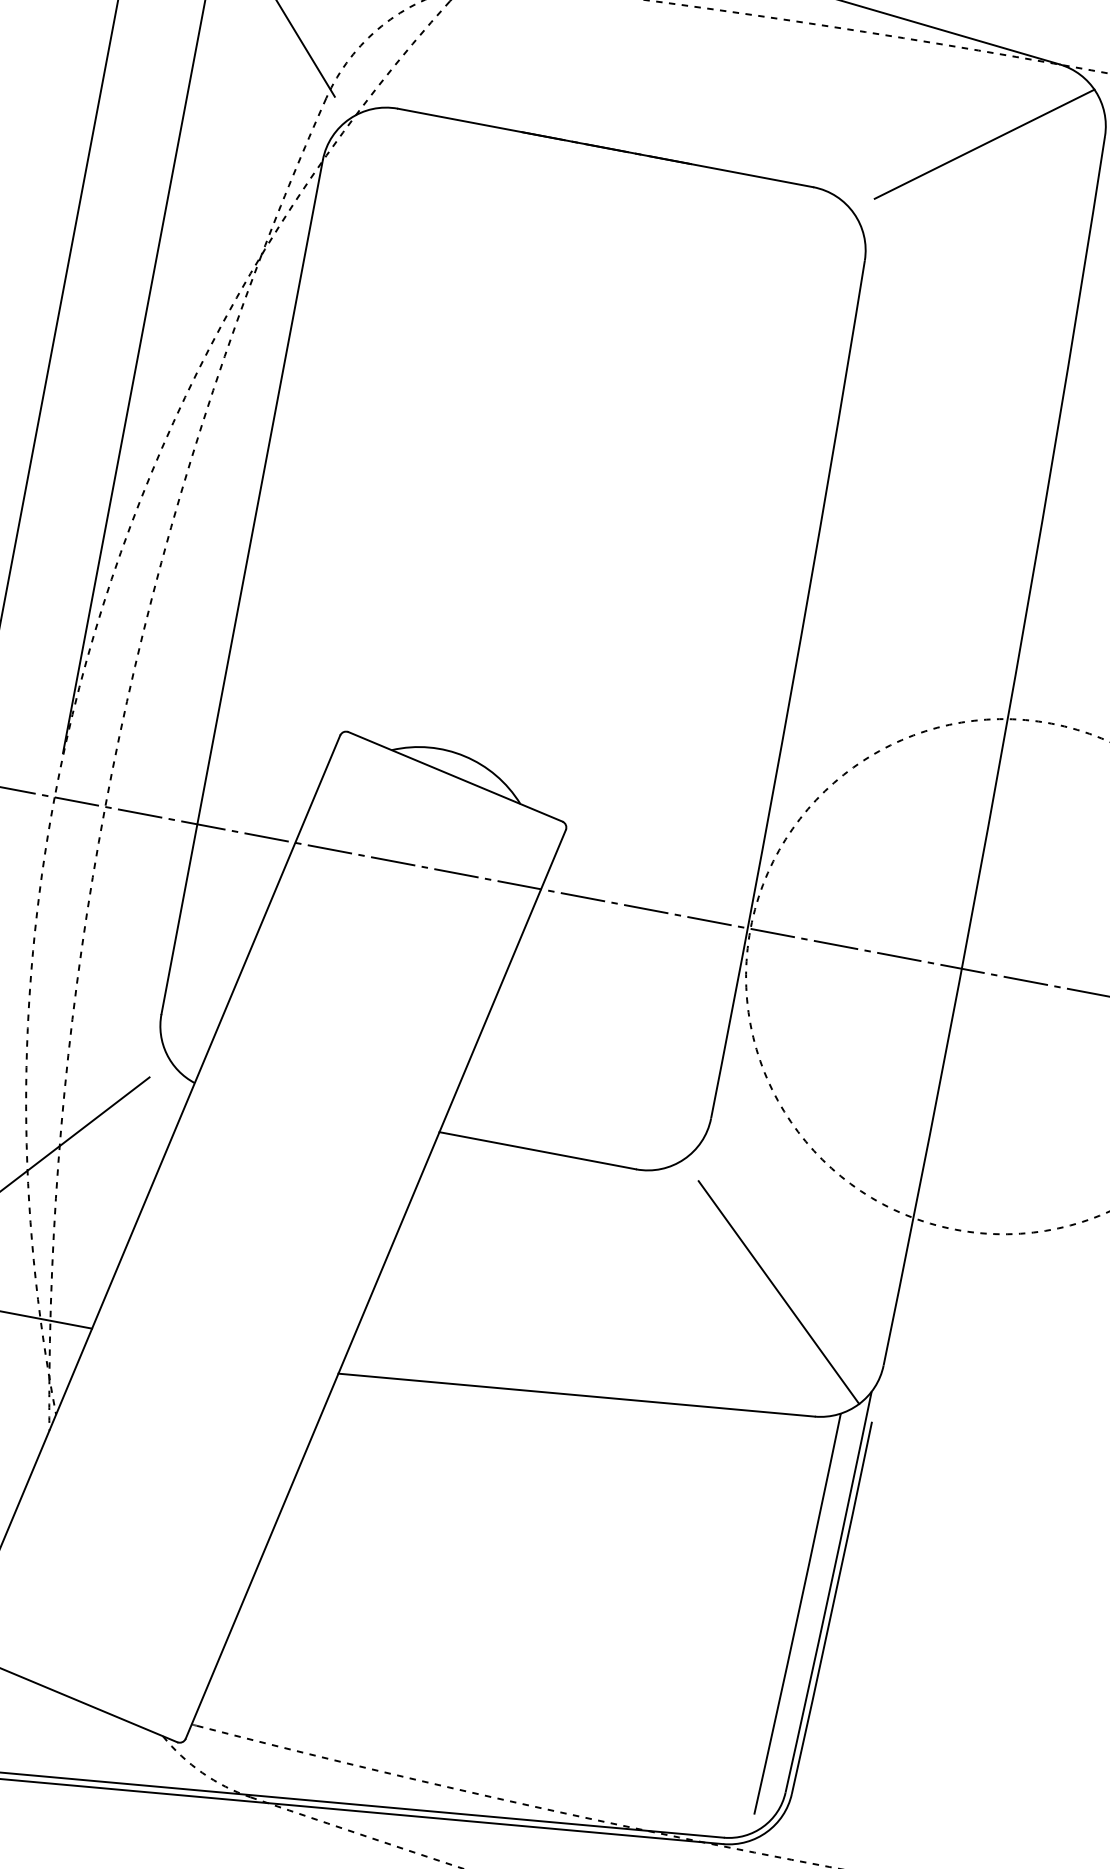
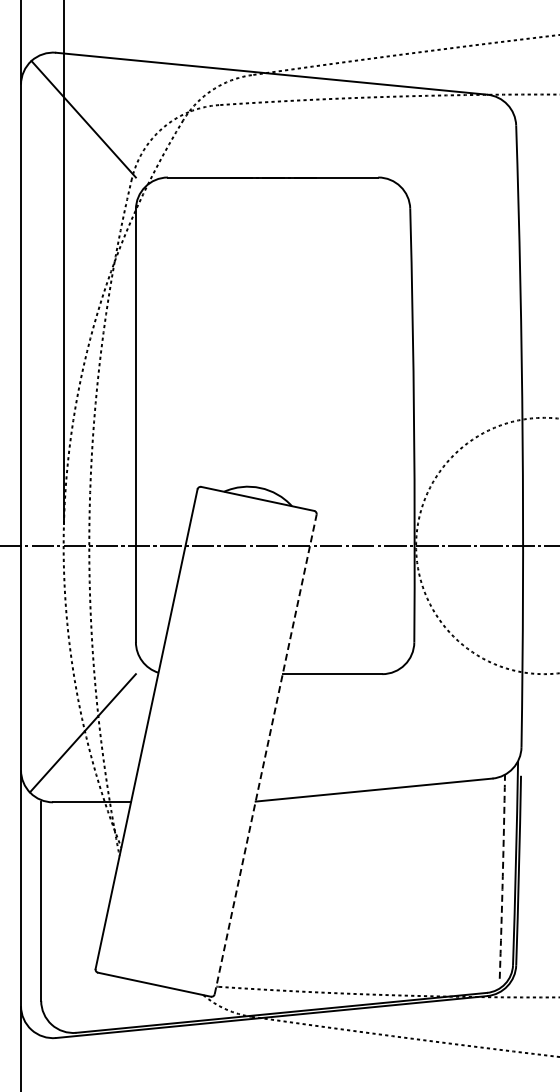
line: (983, 143) -> (457, 140), removed
line: (375, 1282) -> (265, 753), solid -> dashed
line: (778, 1293) -> (463, 721), removed
arc: (797, 1613) -> (502, 876), solid -> dashed

